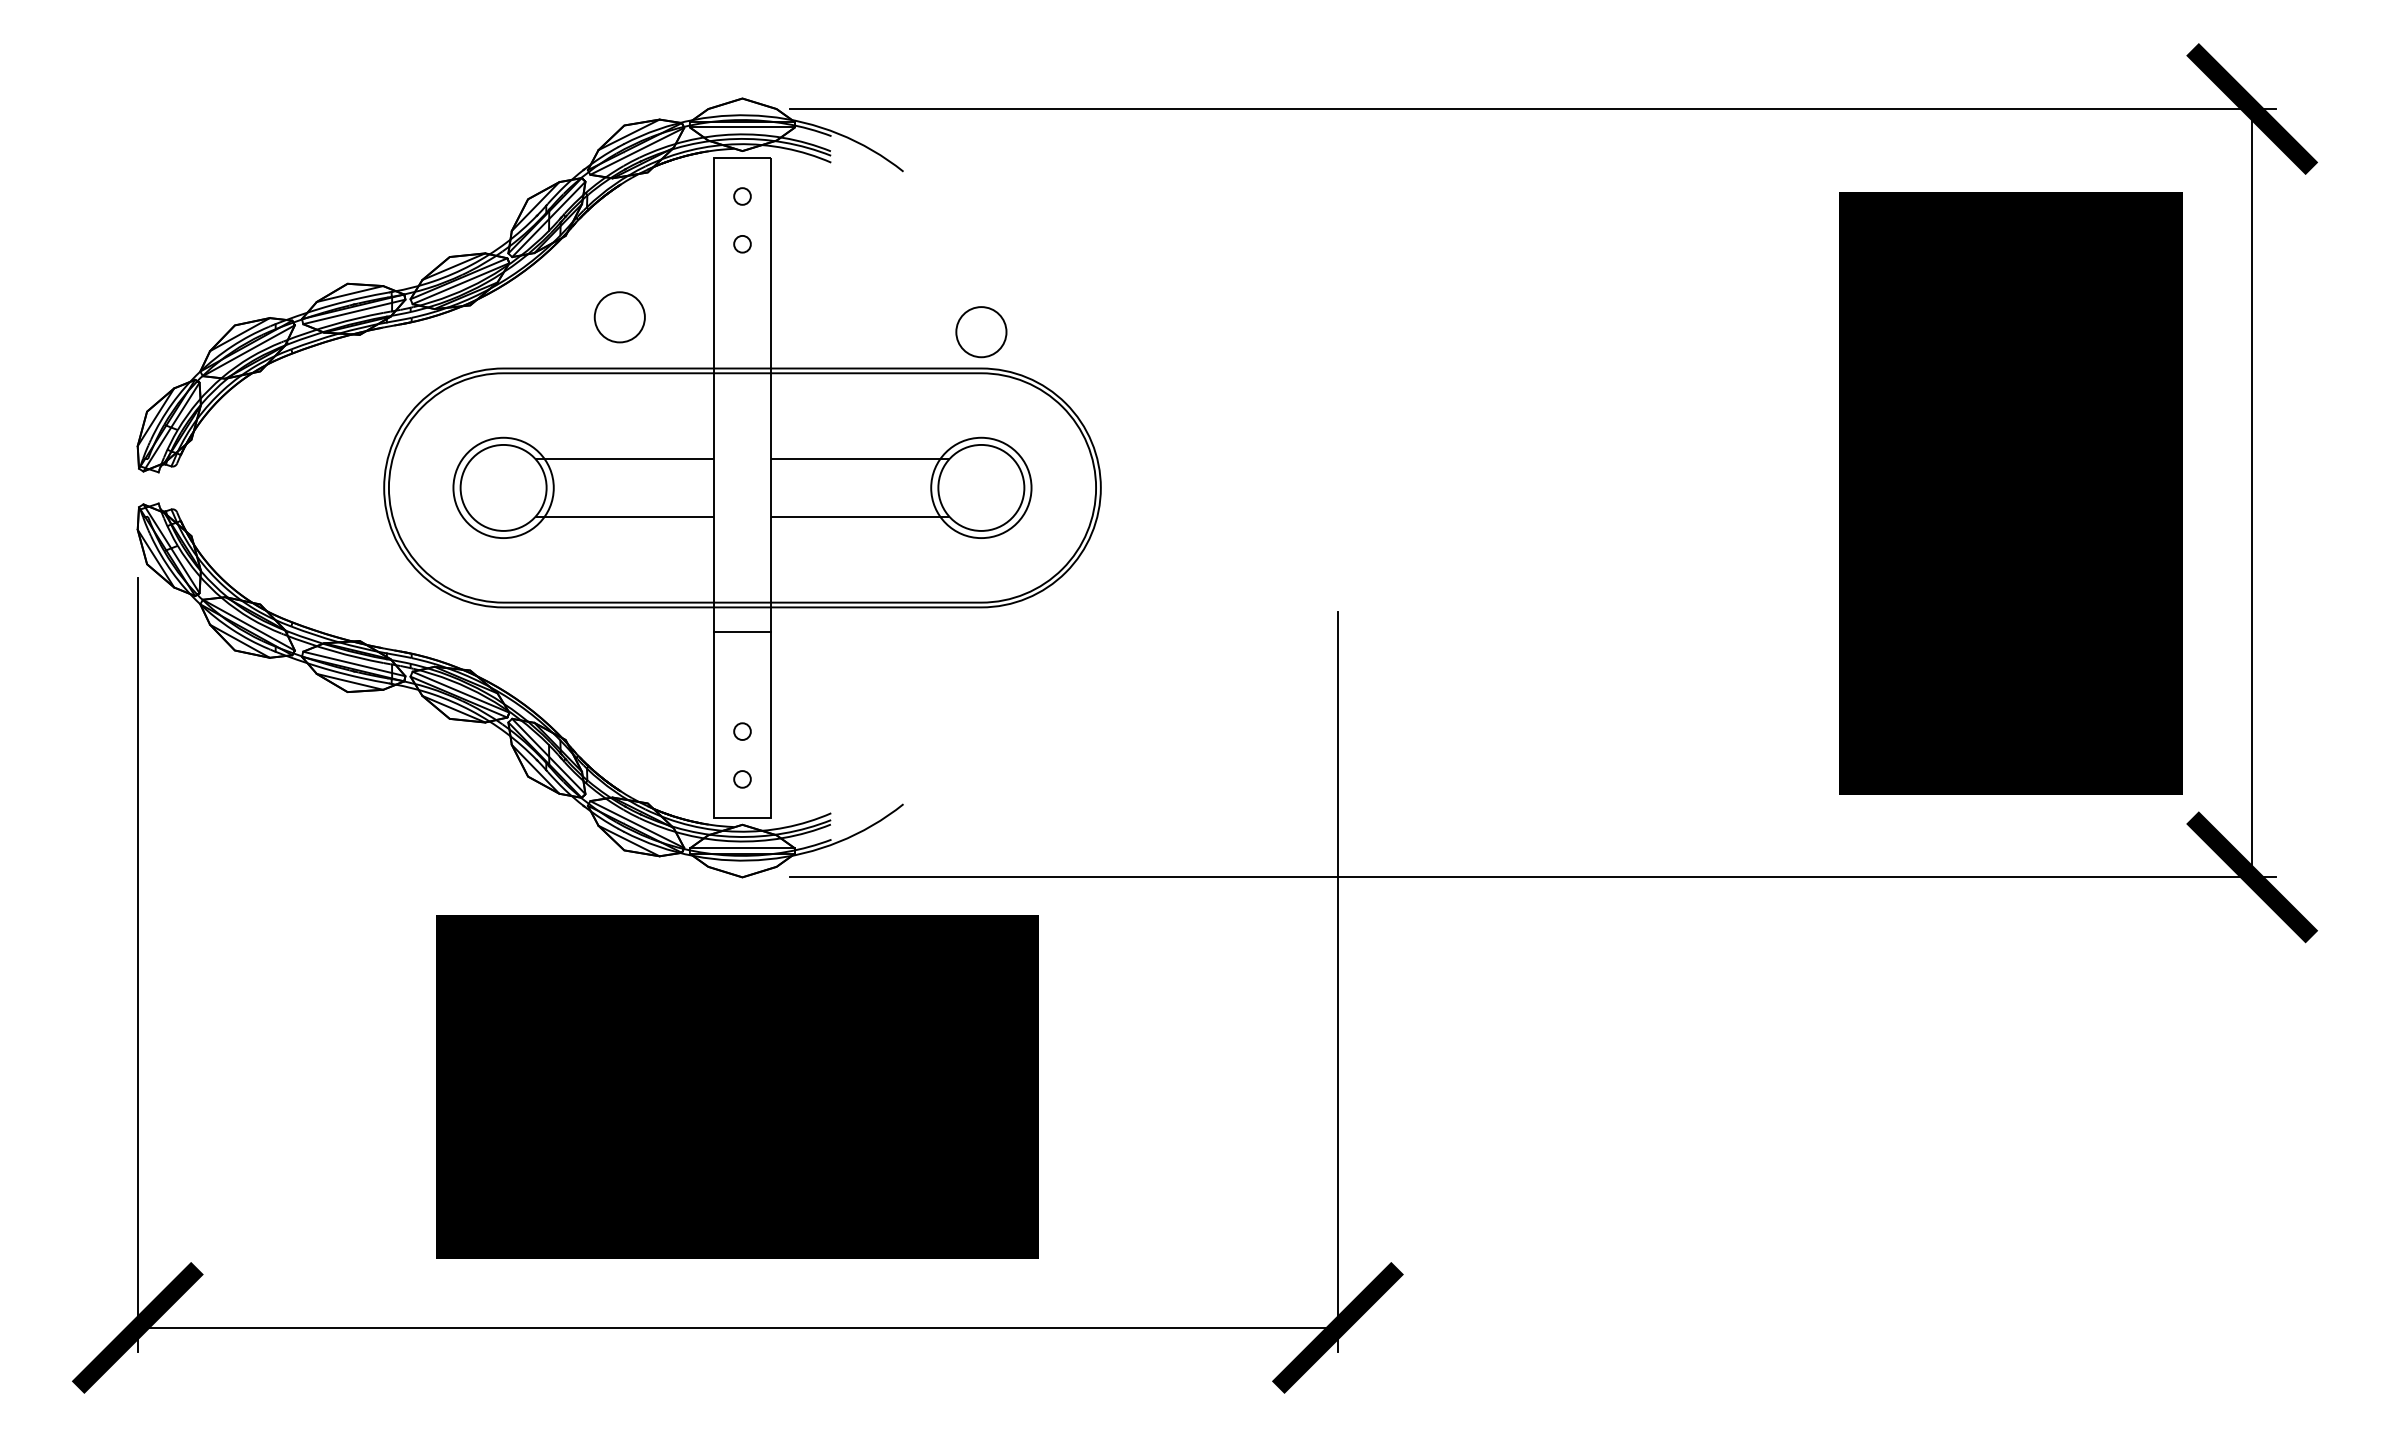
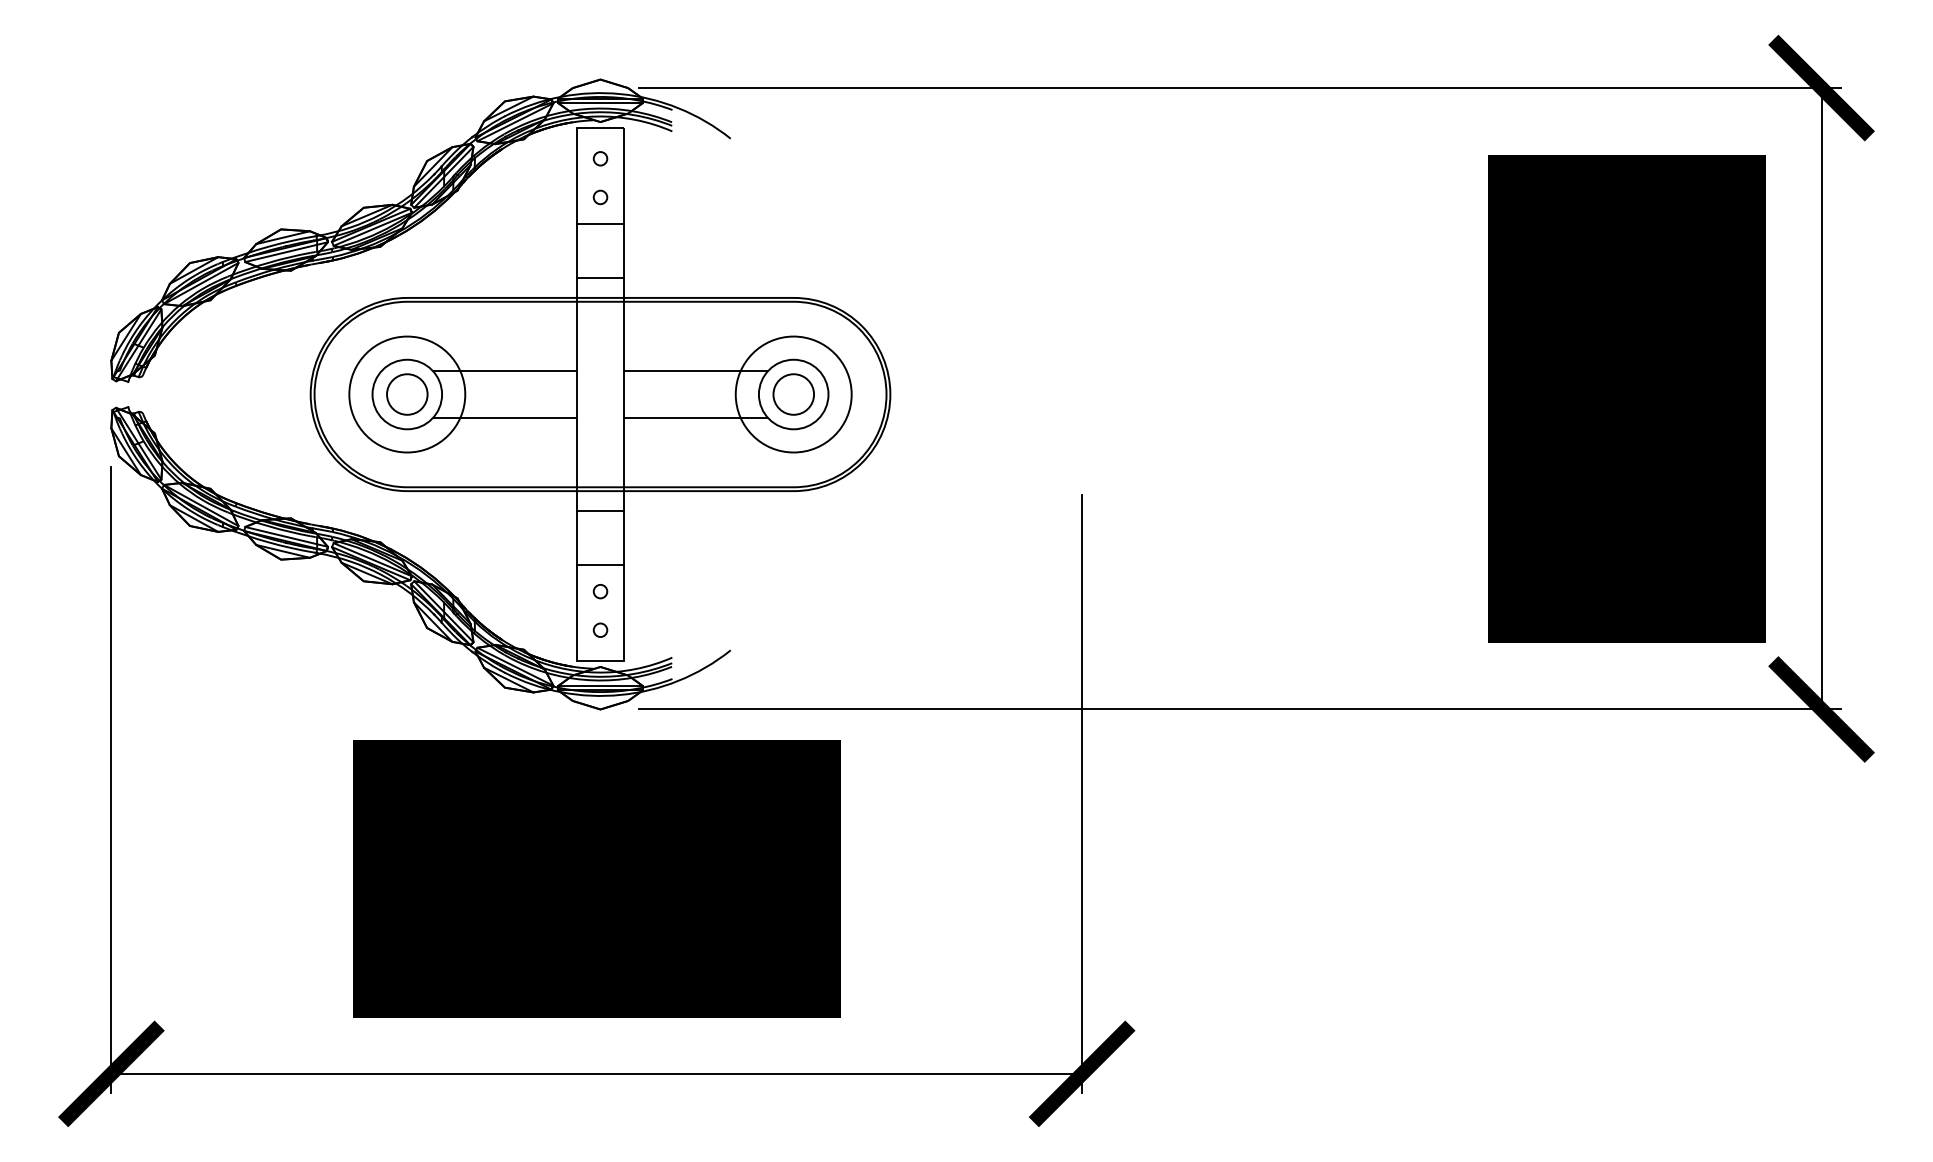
line: (742, 277) -> (600, 224), added
circle: (620, 317) -> (407, 394), moved
circle: (981, 332) -> (793, 394), moved
line: (742, 343) -> (600, 277), added
circle: (503, 487) -> (407, 394), size x1.43
circle: (981, 487) -> (793, 394), size x1.43
line: (742, 698) -> (600, 564), added

